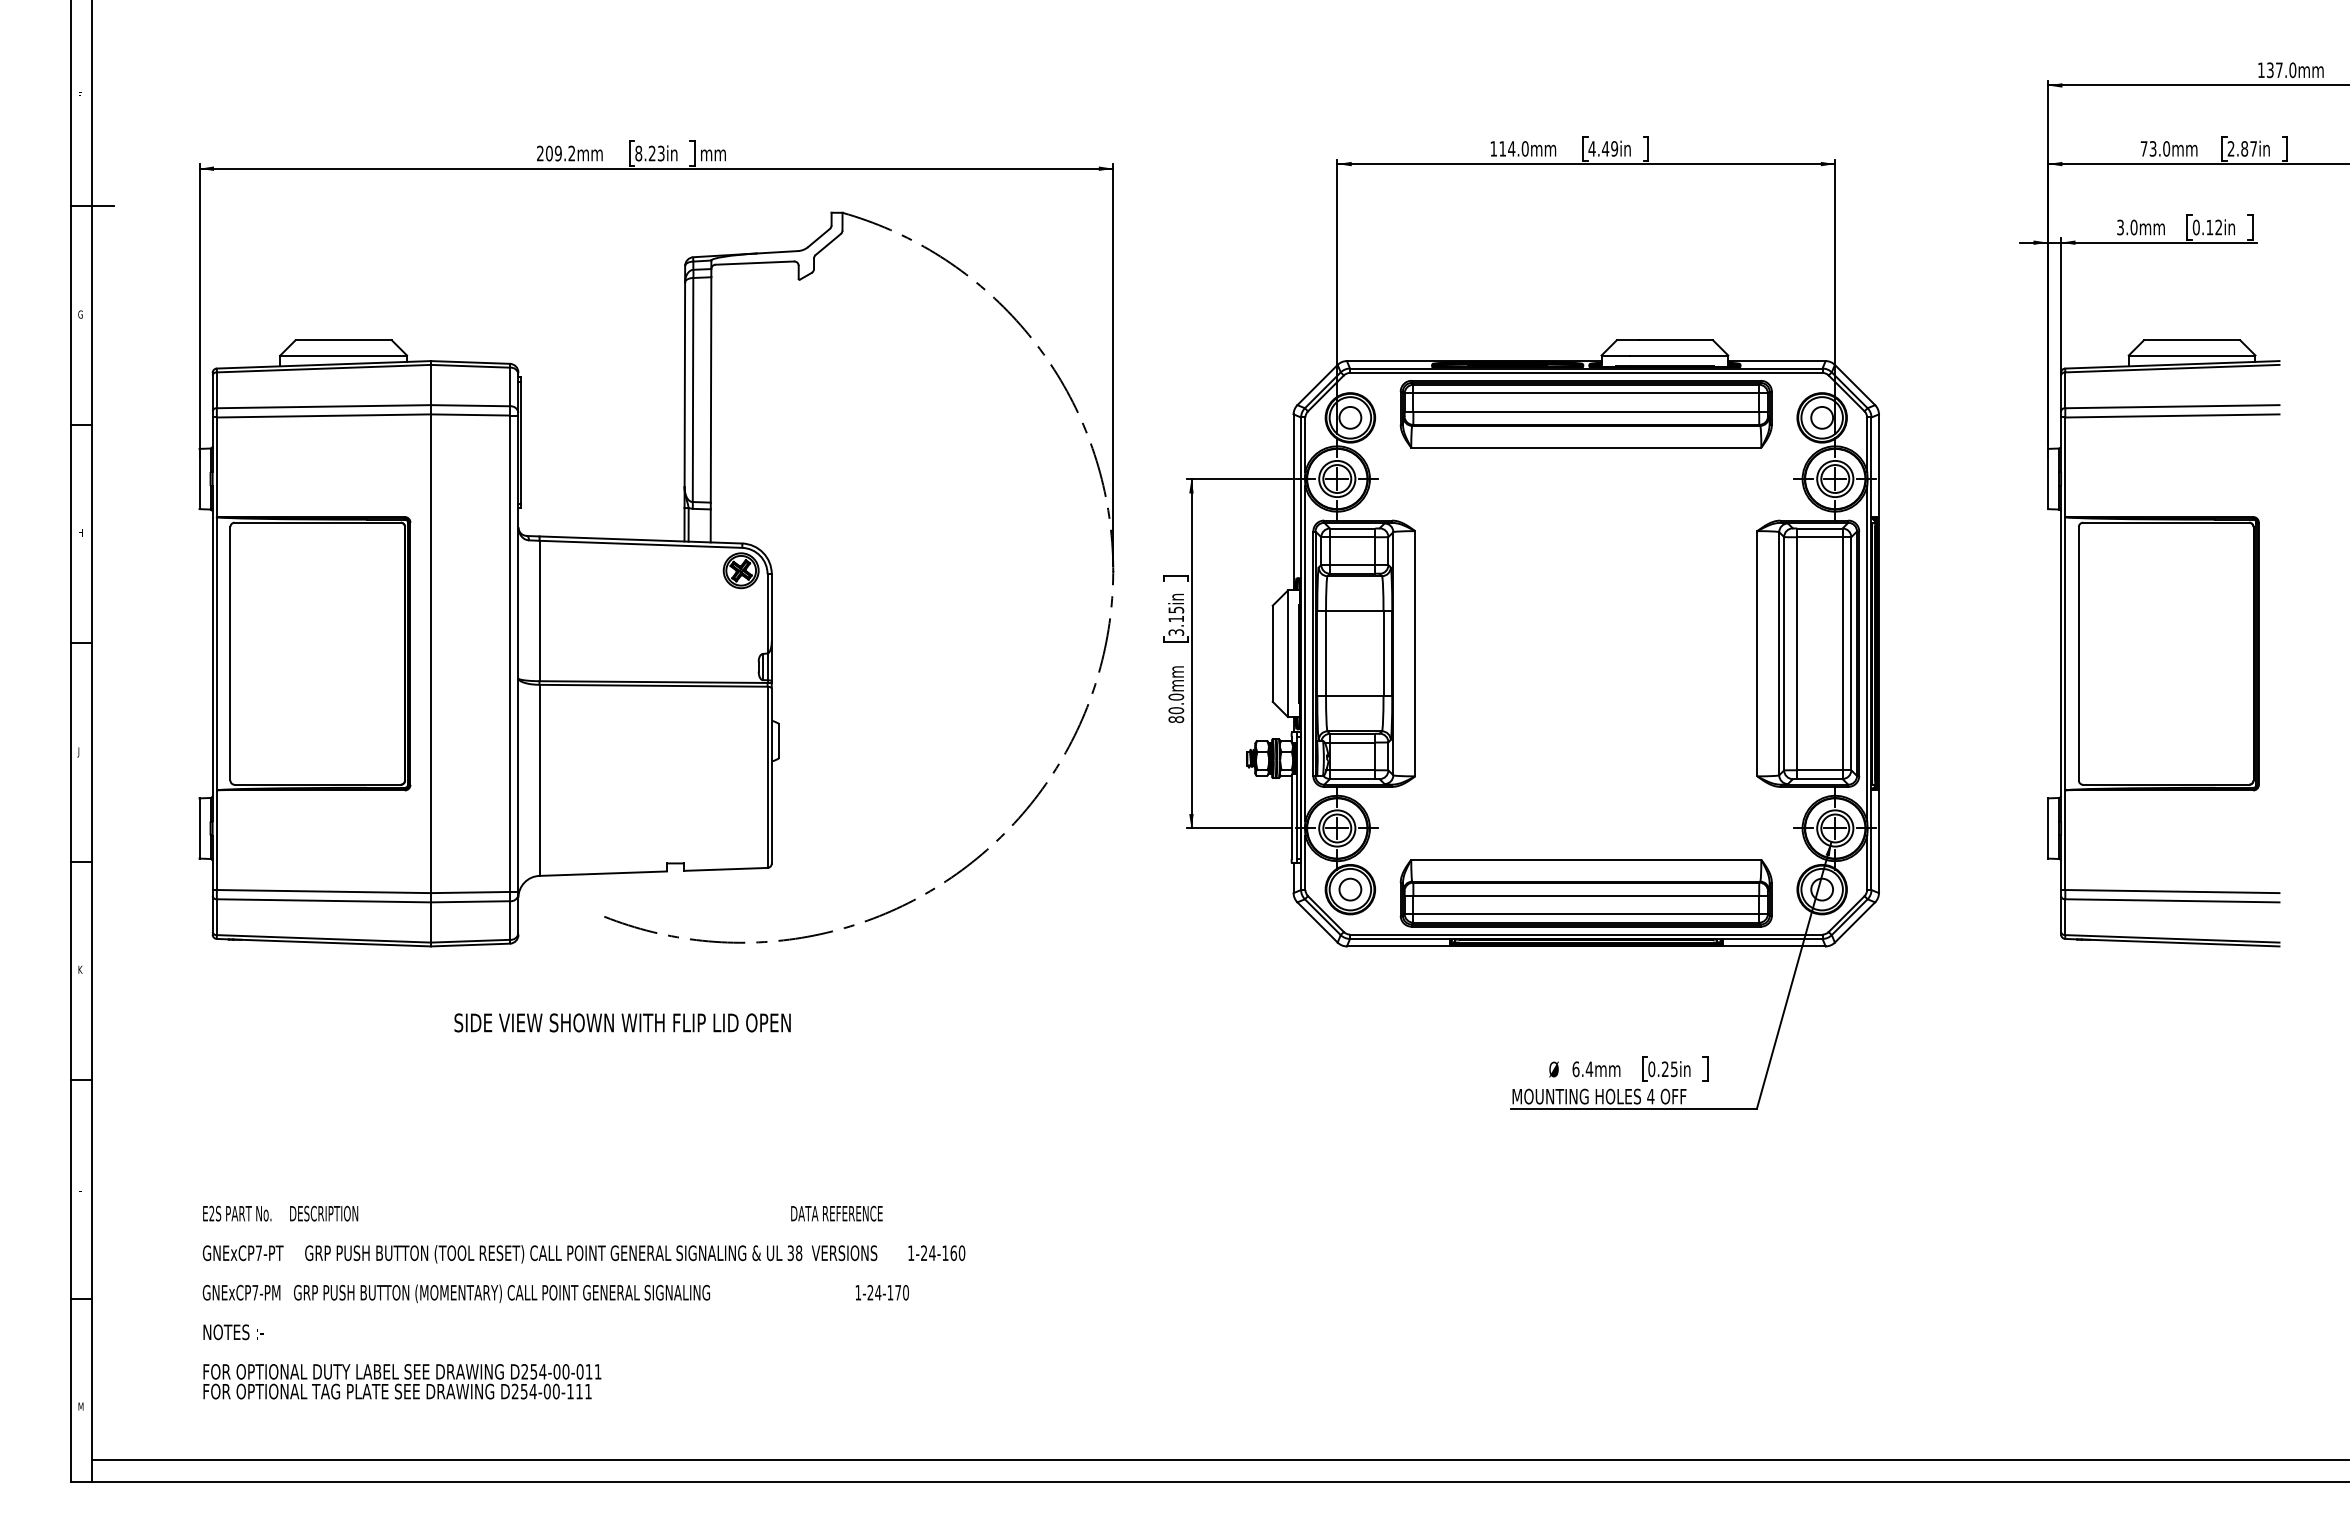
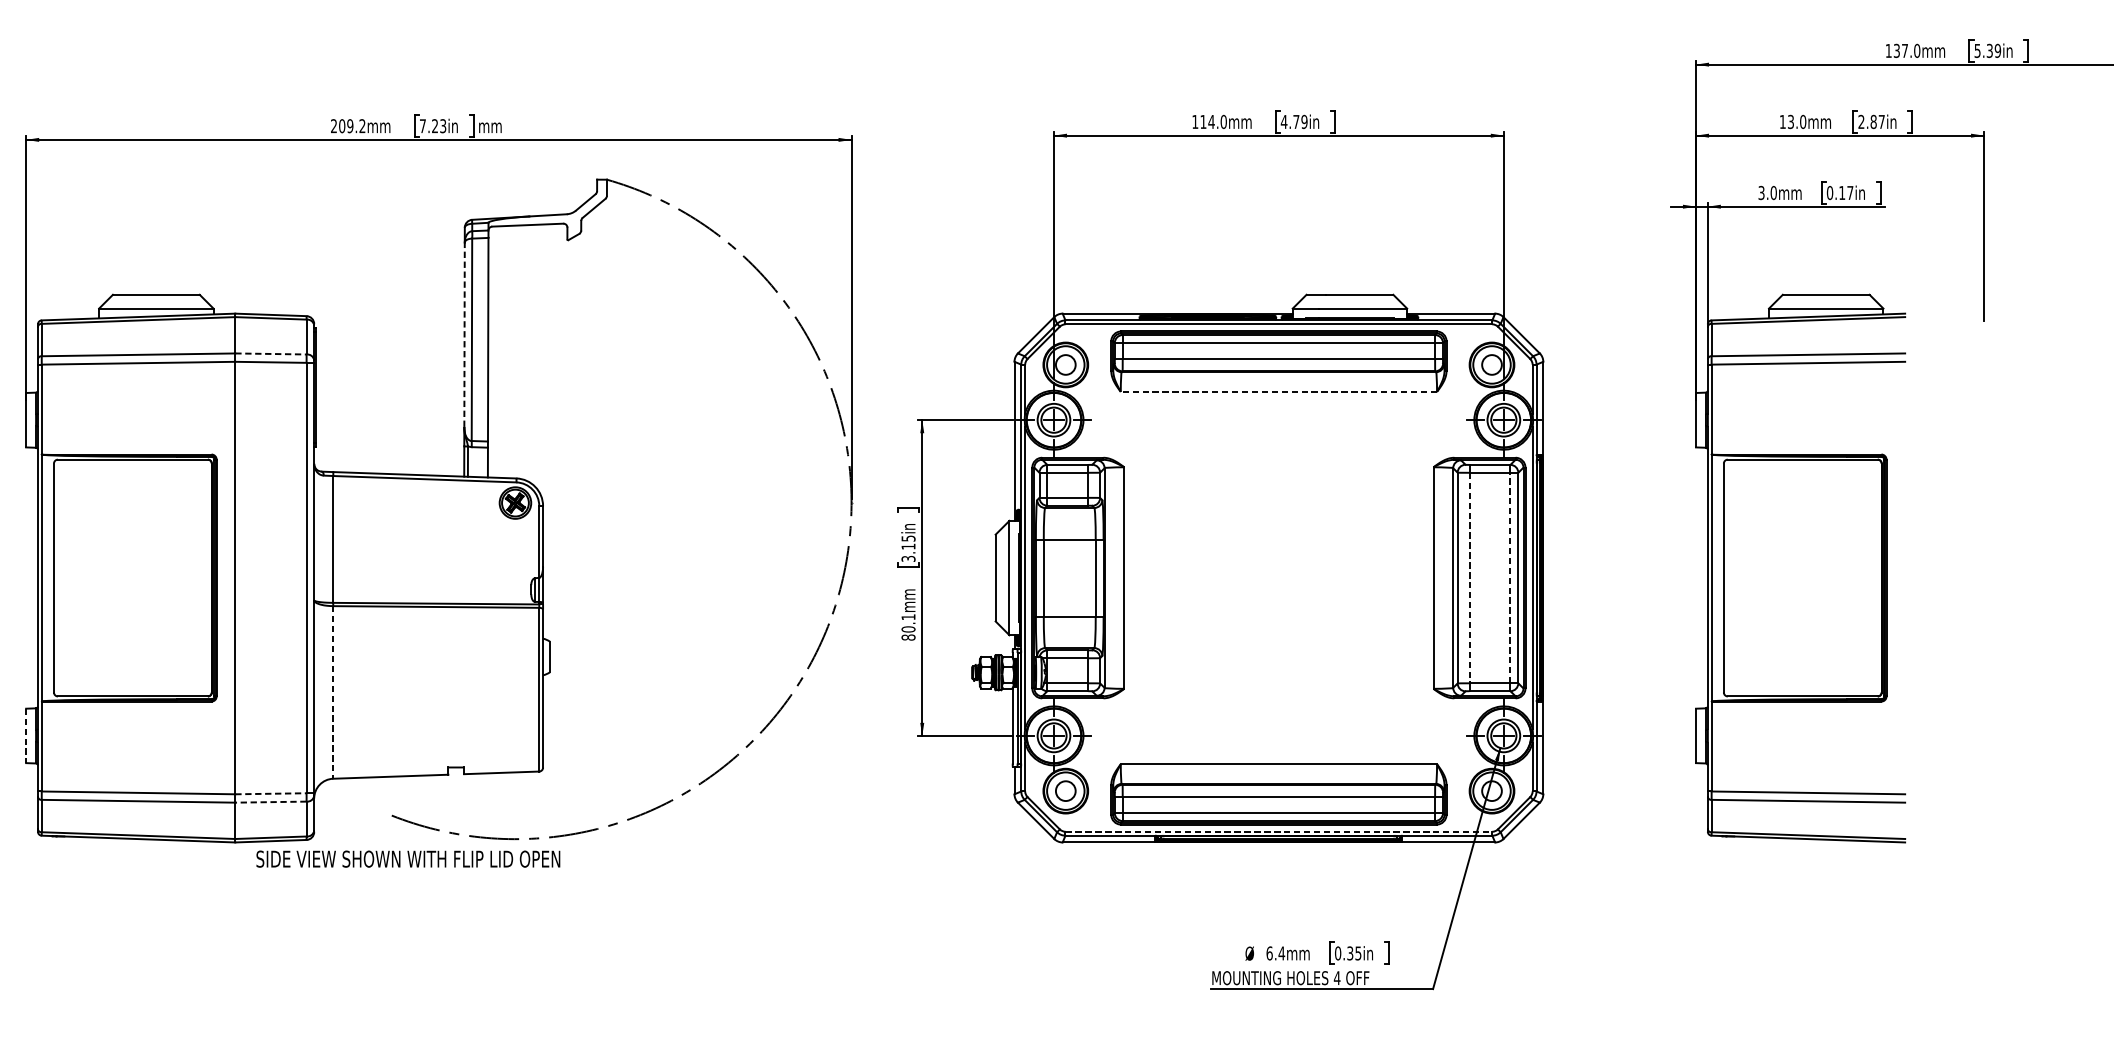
text: (1605, 148) -> (1296, 121), 4.49in -> 4.79in
text: (2143, 148) -> (1782, 121), 73.0mm -> 13.0mm
text: (638, 153) -> (422, 126), 8.23in -> 7.23in
text: (2218, 227) -> (1850, 192), 0.12in -> 0.17in
line: (684, 384) -> (464, 334), solid -> dashed
line: (471, 405) -> (271, 353), solid -> dashed
line: (1585, 447) -> (1278, 391), solid -> dashed
line: (1797, 653) -> (1469, 577), solid -> dashed
line: (1842, 653) -> (1510, 577), solid -> dashed
text: (1176, 696) -> (908, 616), 80.0mm -> 80.1mm
line: (539, 780) -> (333, 692), solid -> dashed
line: (199, 828) -> (26, 735), solid -> dashed
line: (471, 892) -> (271, 793), solid -> dashed
line: (470, 901) -> (270, 801), solid -> dashed
line: (1586, 934) -> (1279, 831), solid -> dashed
text: (622, 1022) -> (408, 858), moved
text: (1665, 1069) -> (1350, 953), 0.25in -> 0.35in

